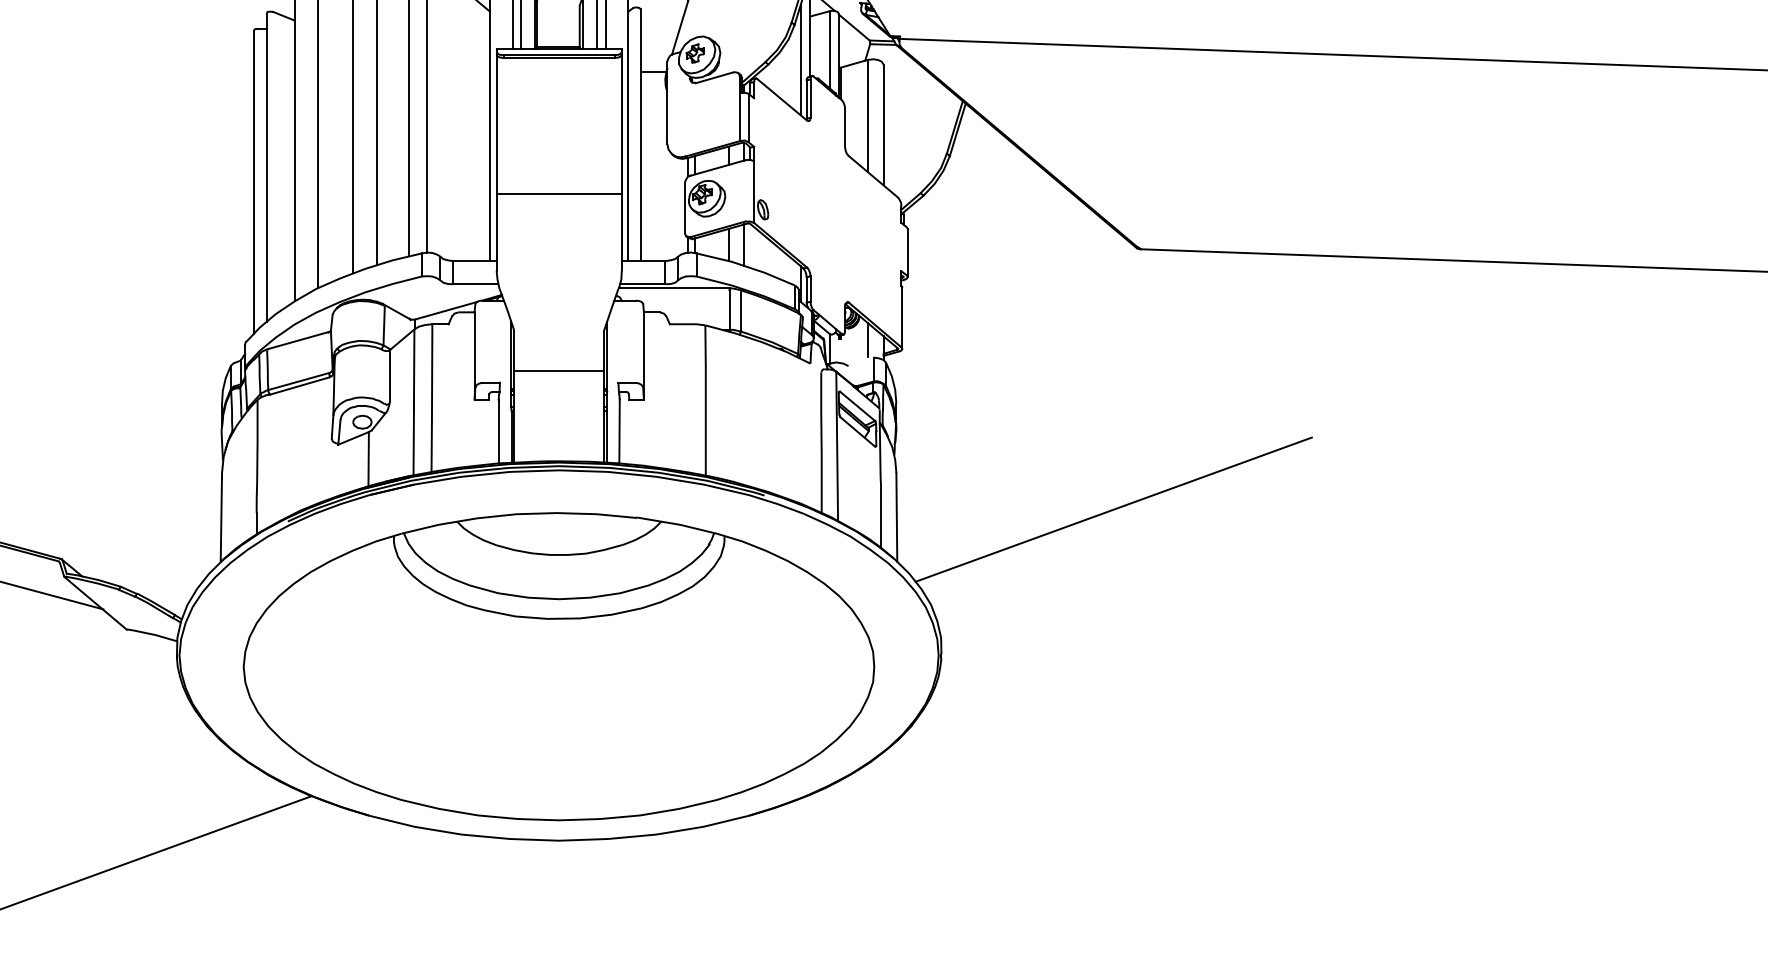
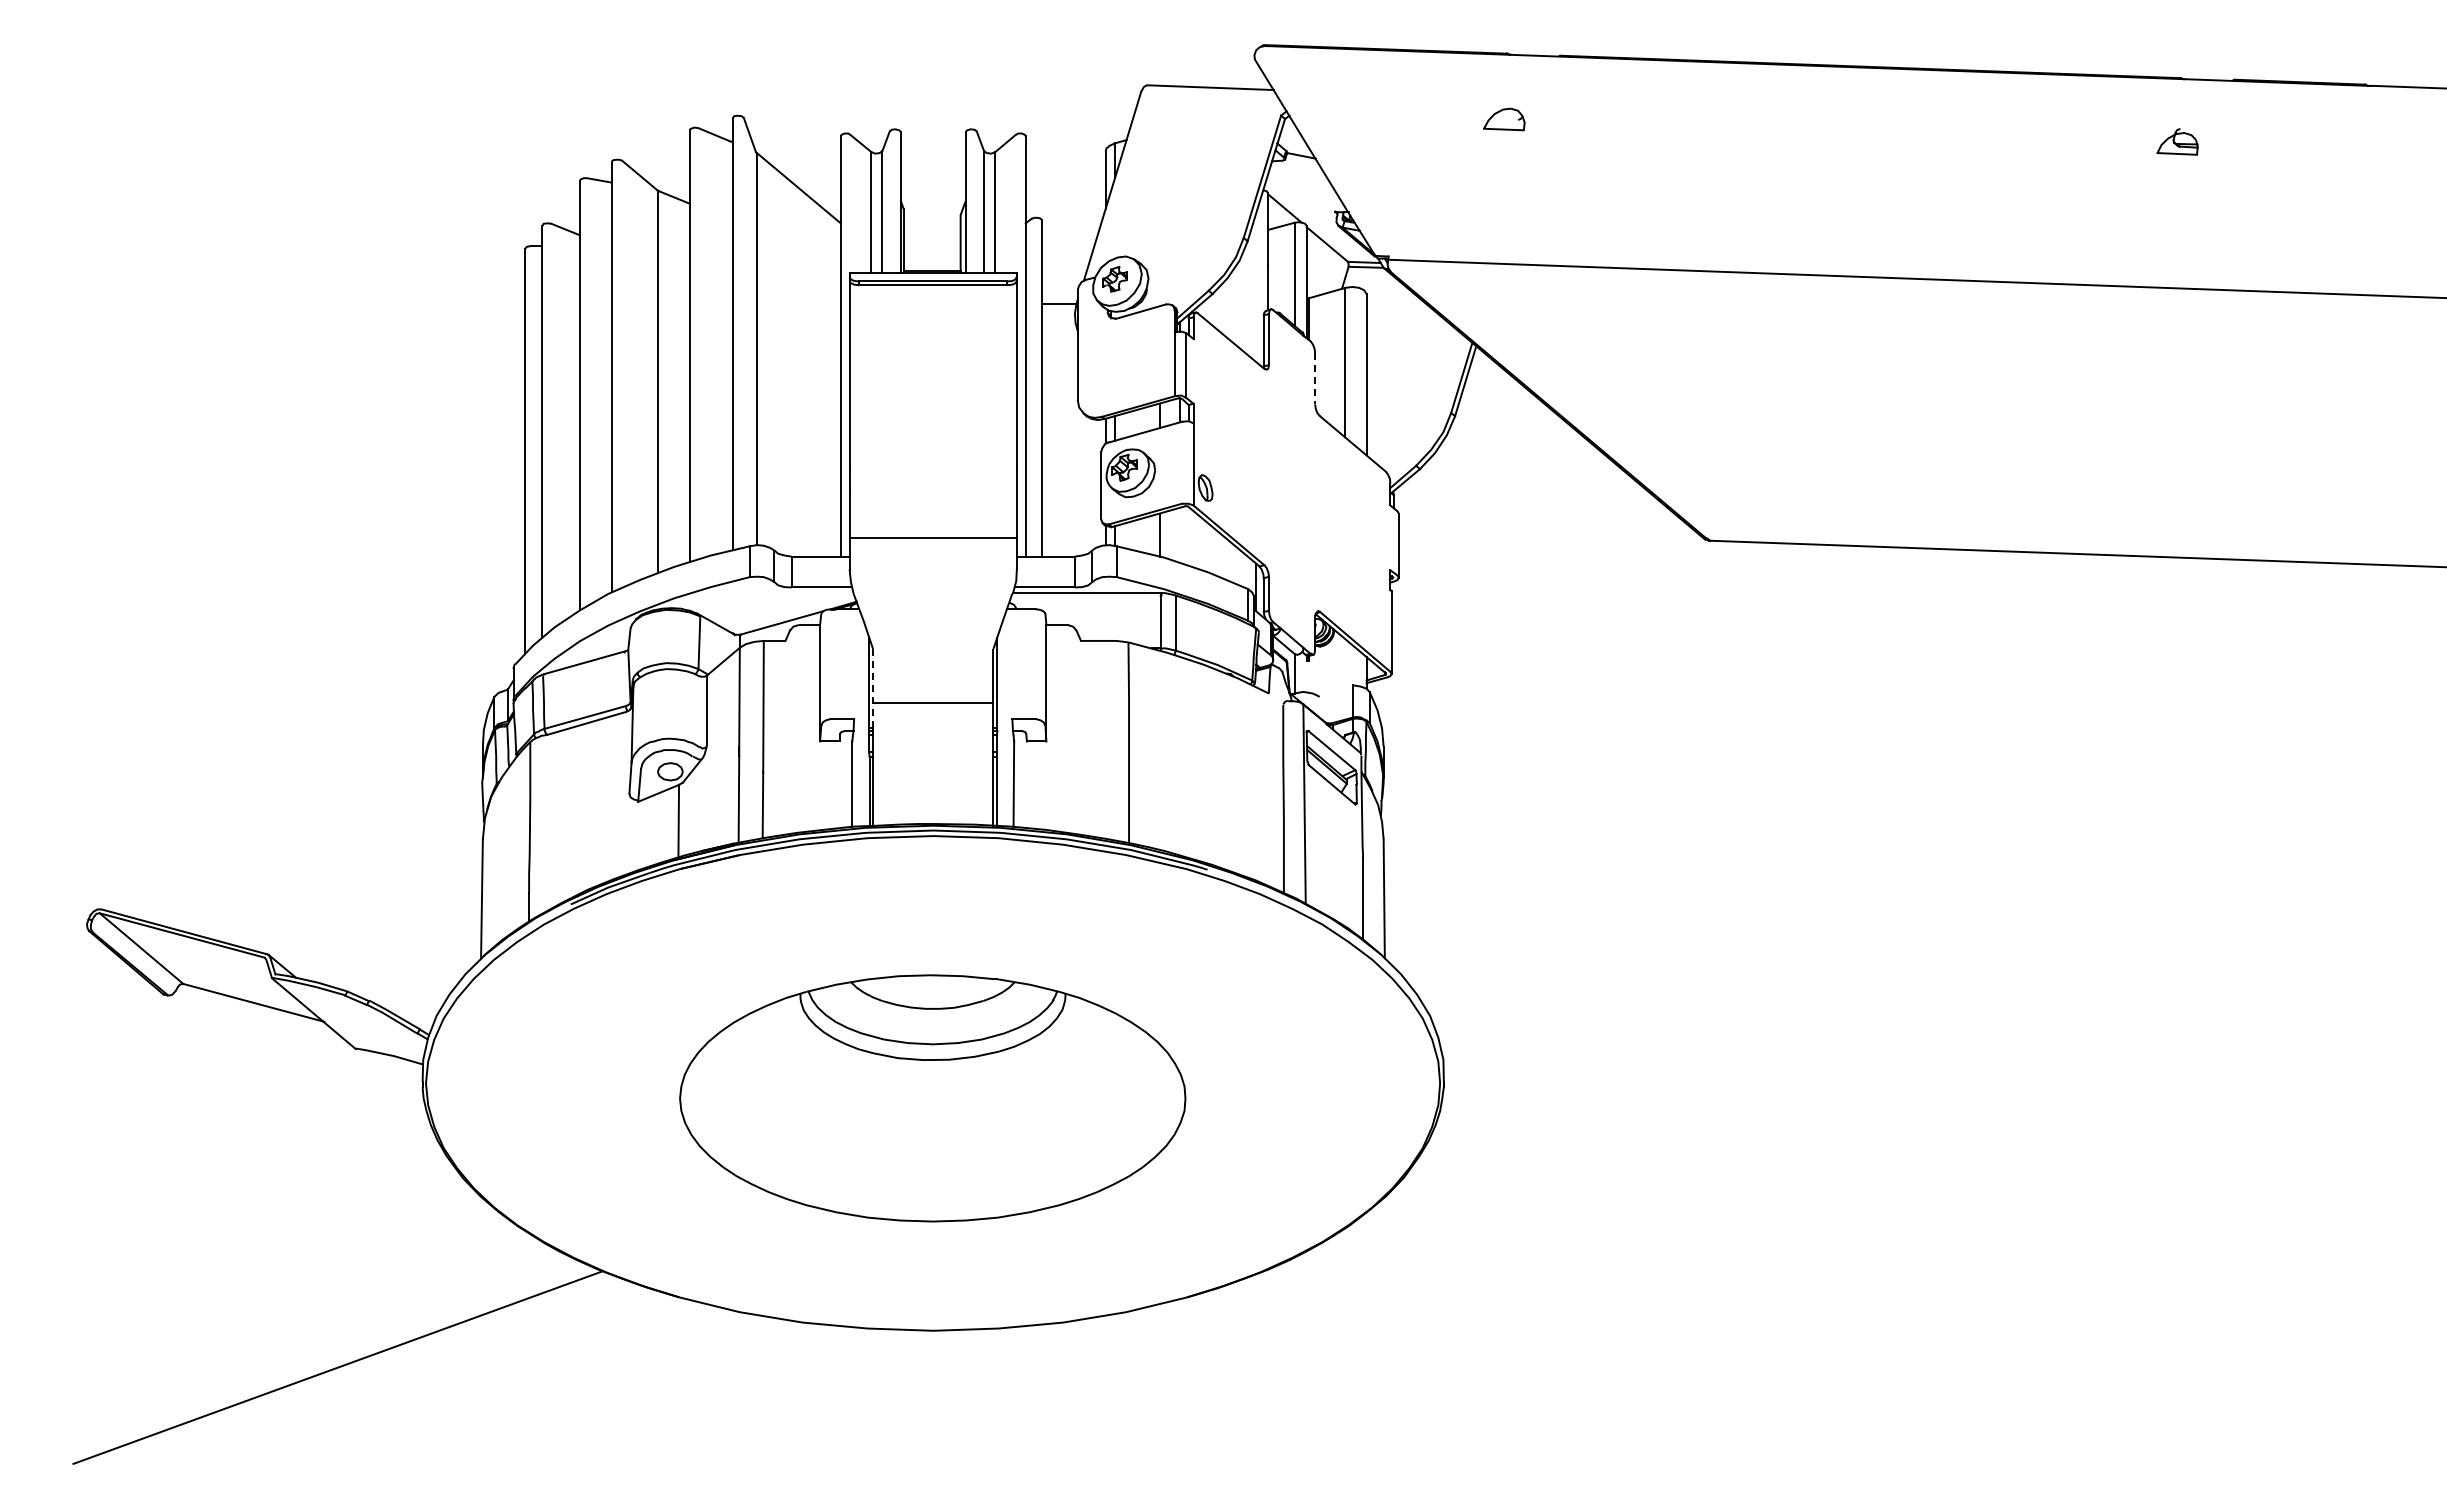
line: (801, 59) -> (1256, 287), removed
line: (845, 127) -> (1315, 378), solid -> dashed
line: (558, 194) -> (932, 538), moved
line: (744, 245) -> (1180, 535), removed
line: (867, 339) -> (1345, 661), removed
line: (514, 359) -> (873, 688), solid -> dashed
line: (1113, 509) -> (1673, 888), removed
part: (558, 666) -> (932, 1098), size x0.6

